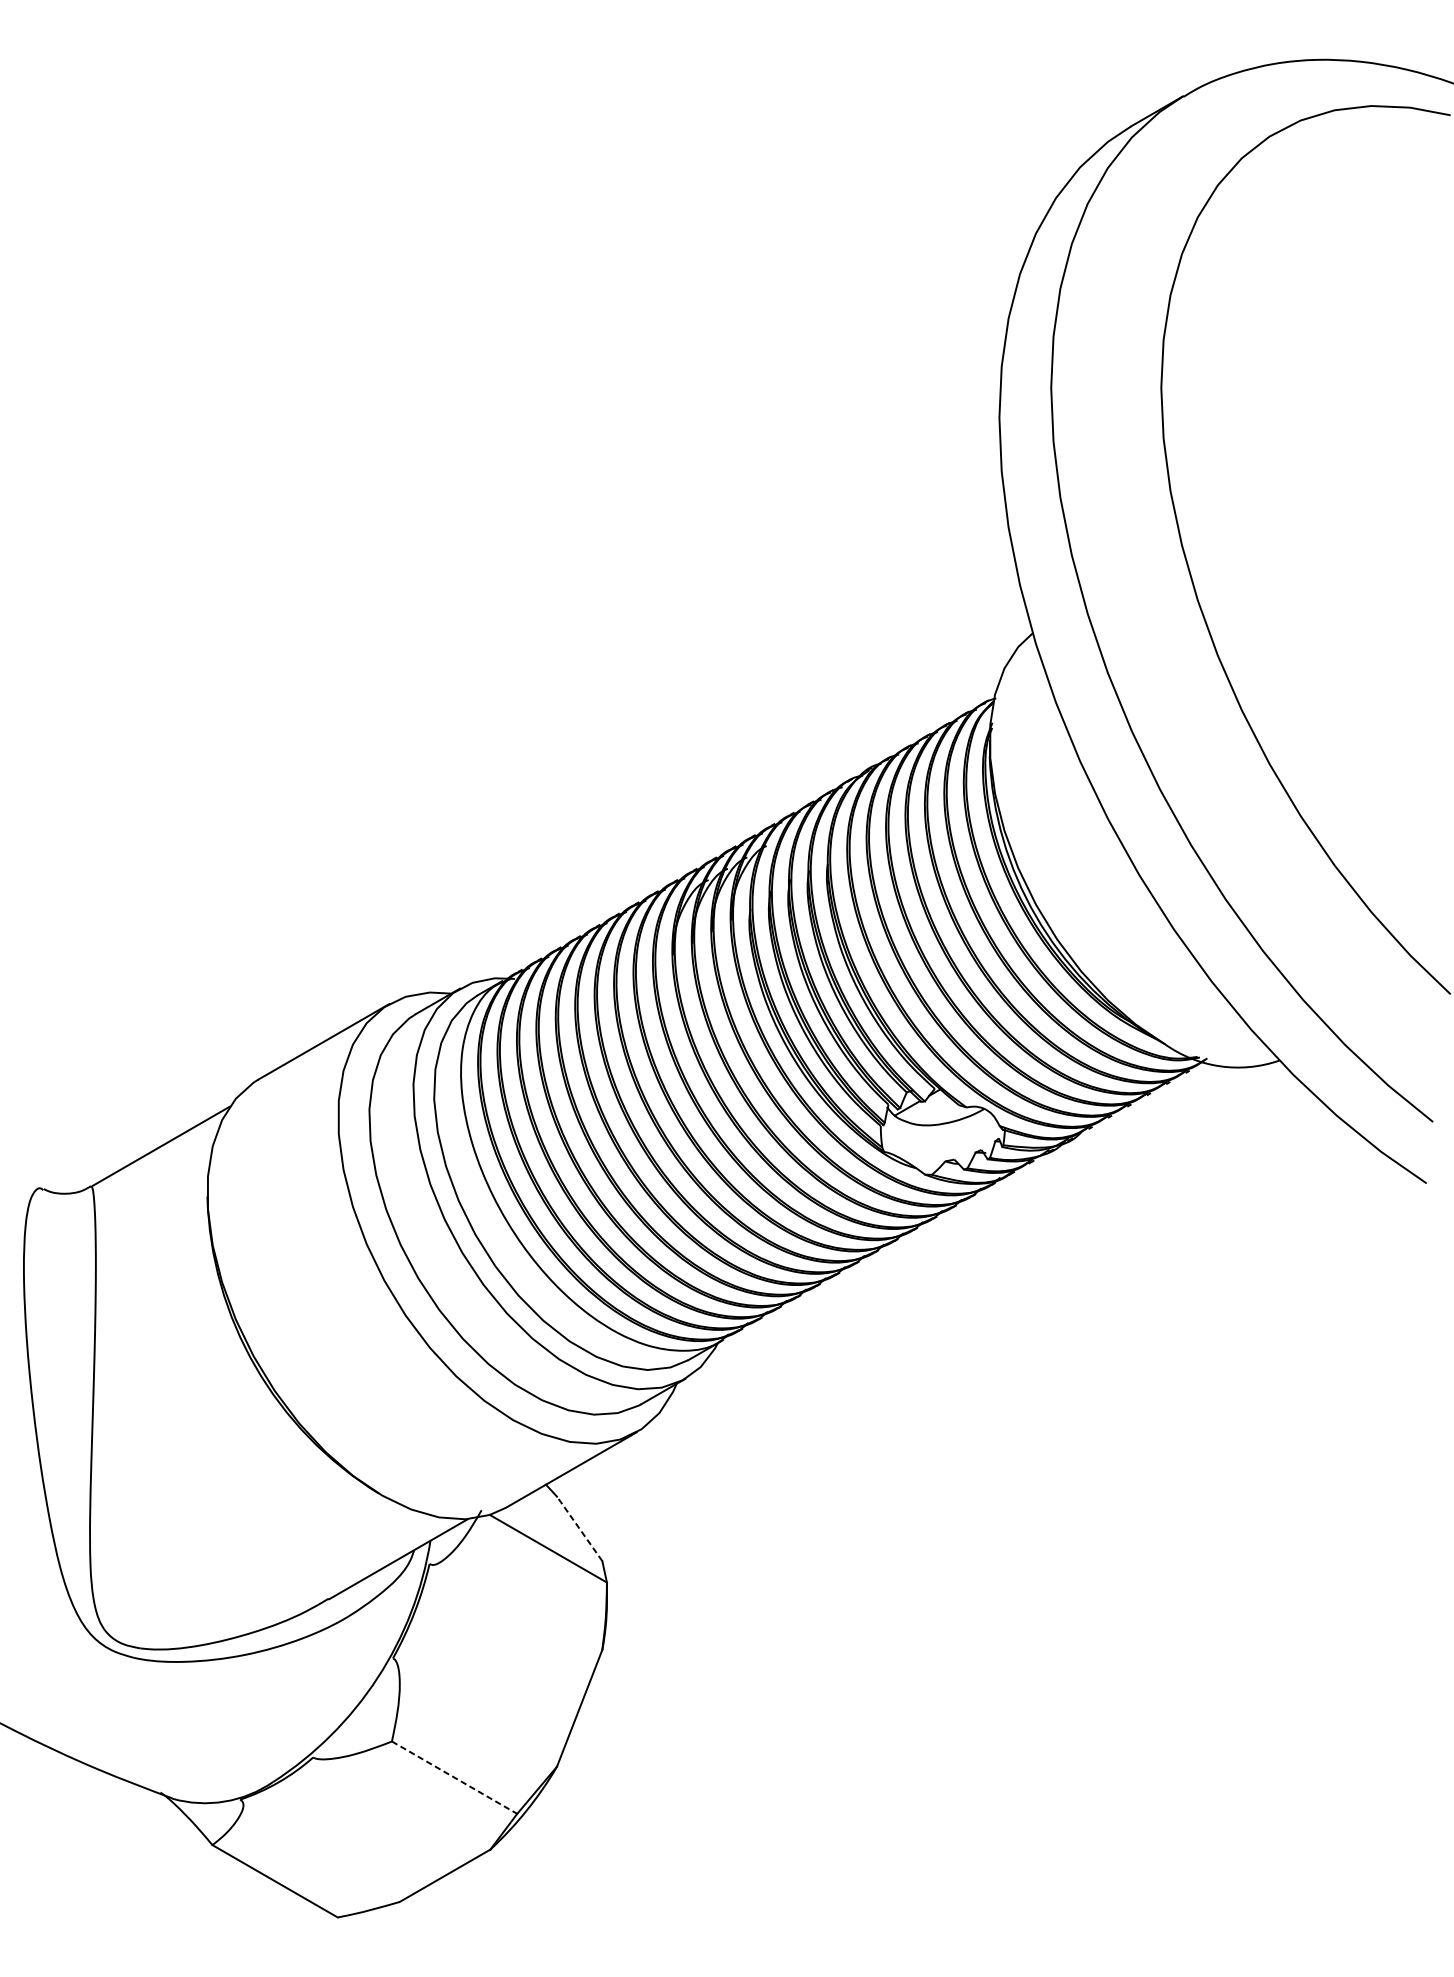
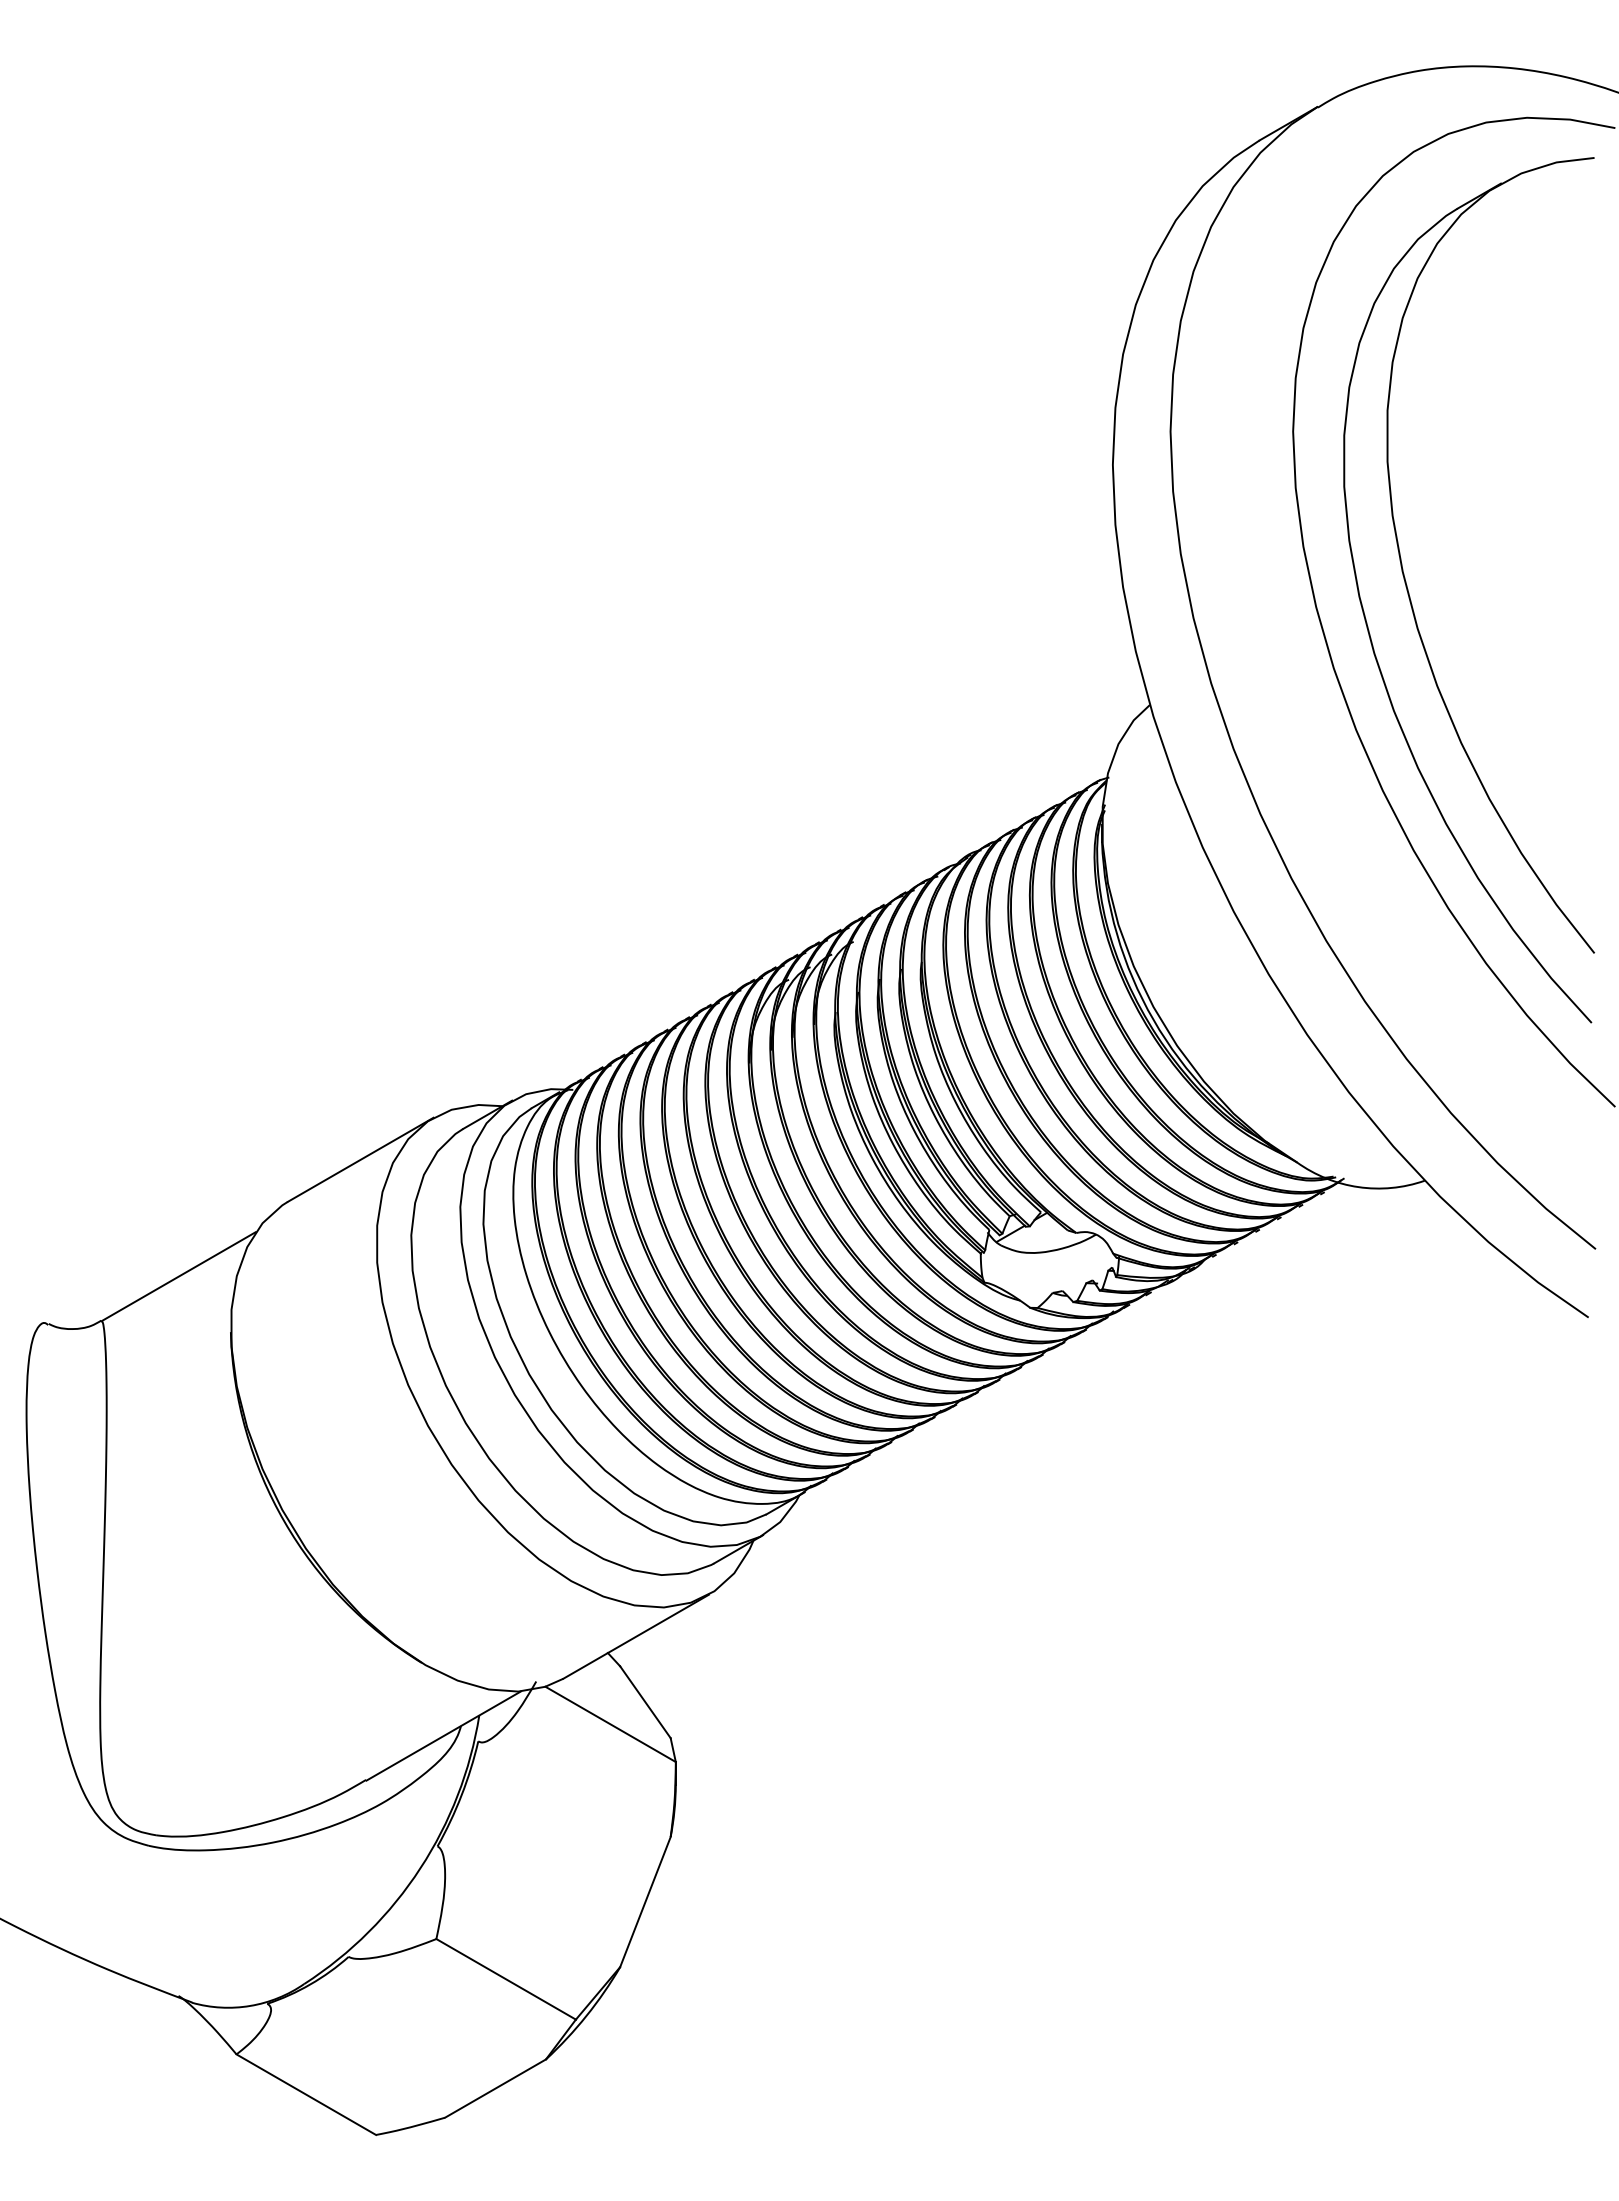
part: (1268, 543) -> (1412, 604), added
line: (579, 1529) -> (645, 1702), dashed -> solid
line: (454, 1777) -> (506, 1979), dashed -> solid

